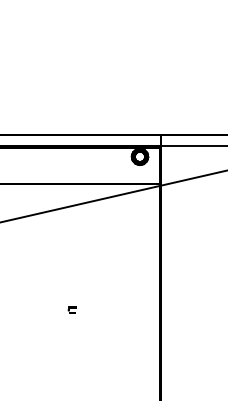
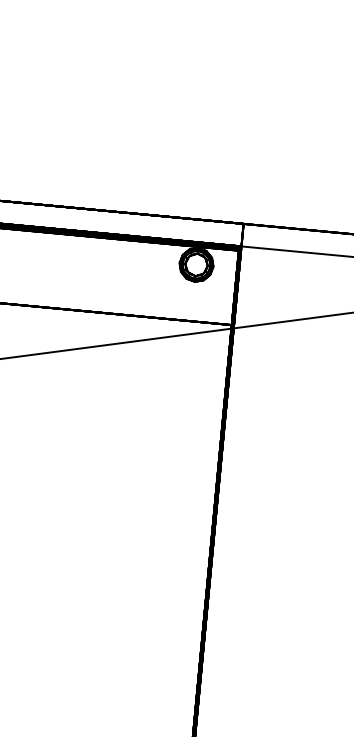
part: (71, 309) -> (25, 565), removed

